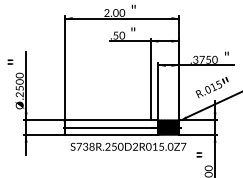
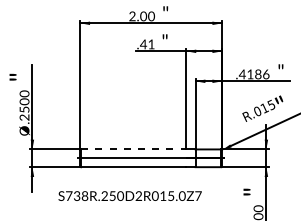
text: (119, 35) -> (147, 44), .50 -> .41
text: (204, 59) -> (253, 74), .3750 -> .4186
line: (107, 120) -> (133, 149), solid -> dashed
hatch: (168, 127) -> (208, 158), removed
text: (127, 146) -> (129, 195), moved

